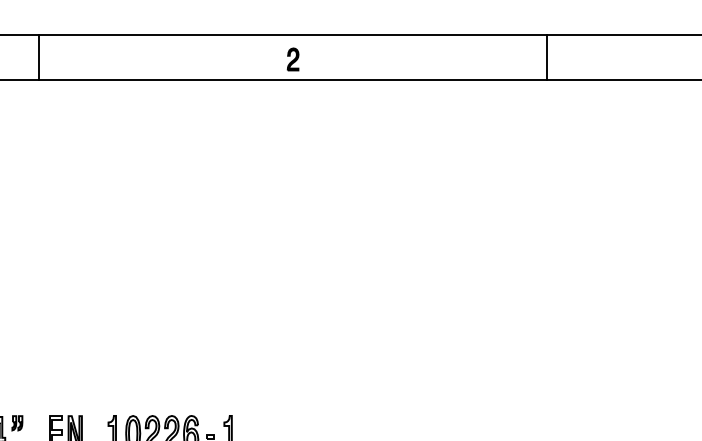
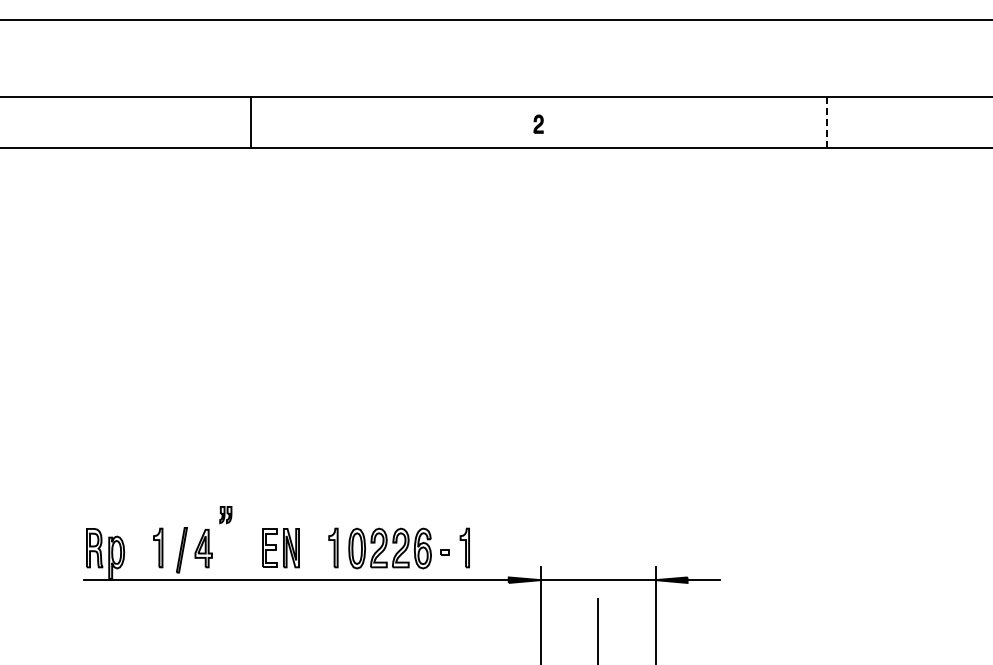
line: (546, 57) -> (826, 122), solid -> dashed
part: (293, 58) -> (538, 123), size x0.7
part: (17, 423) -> (225, 515), moved

